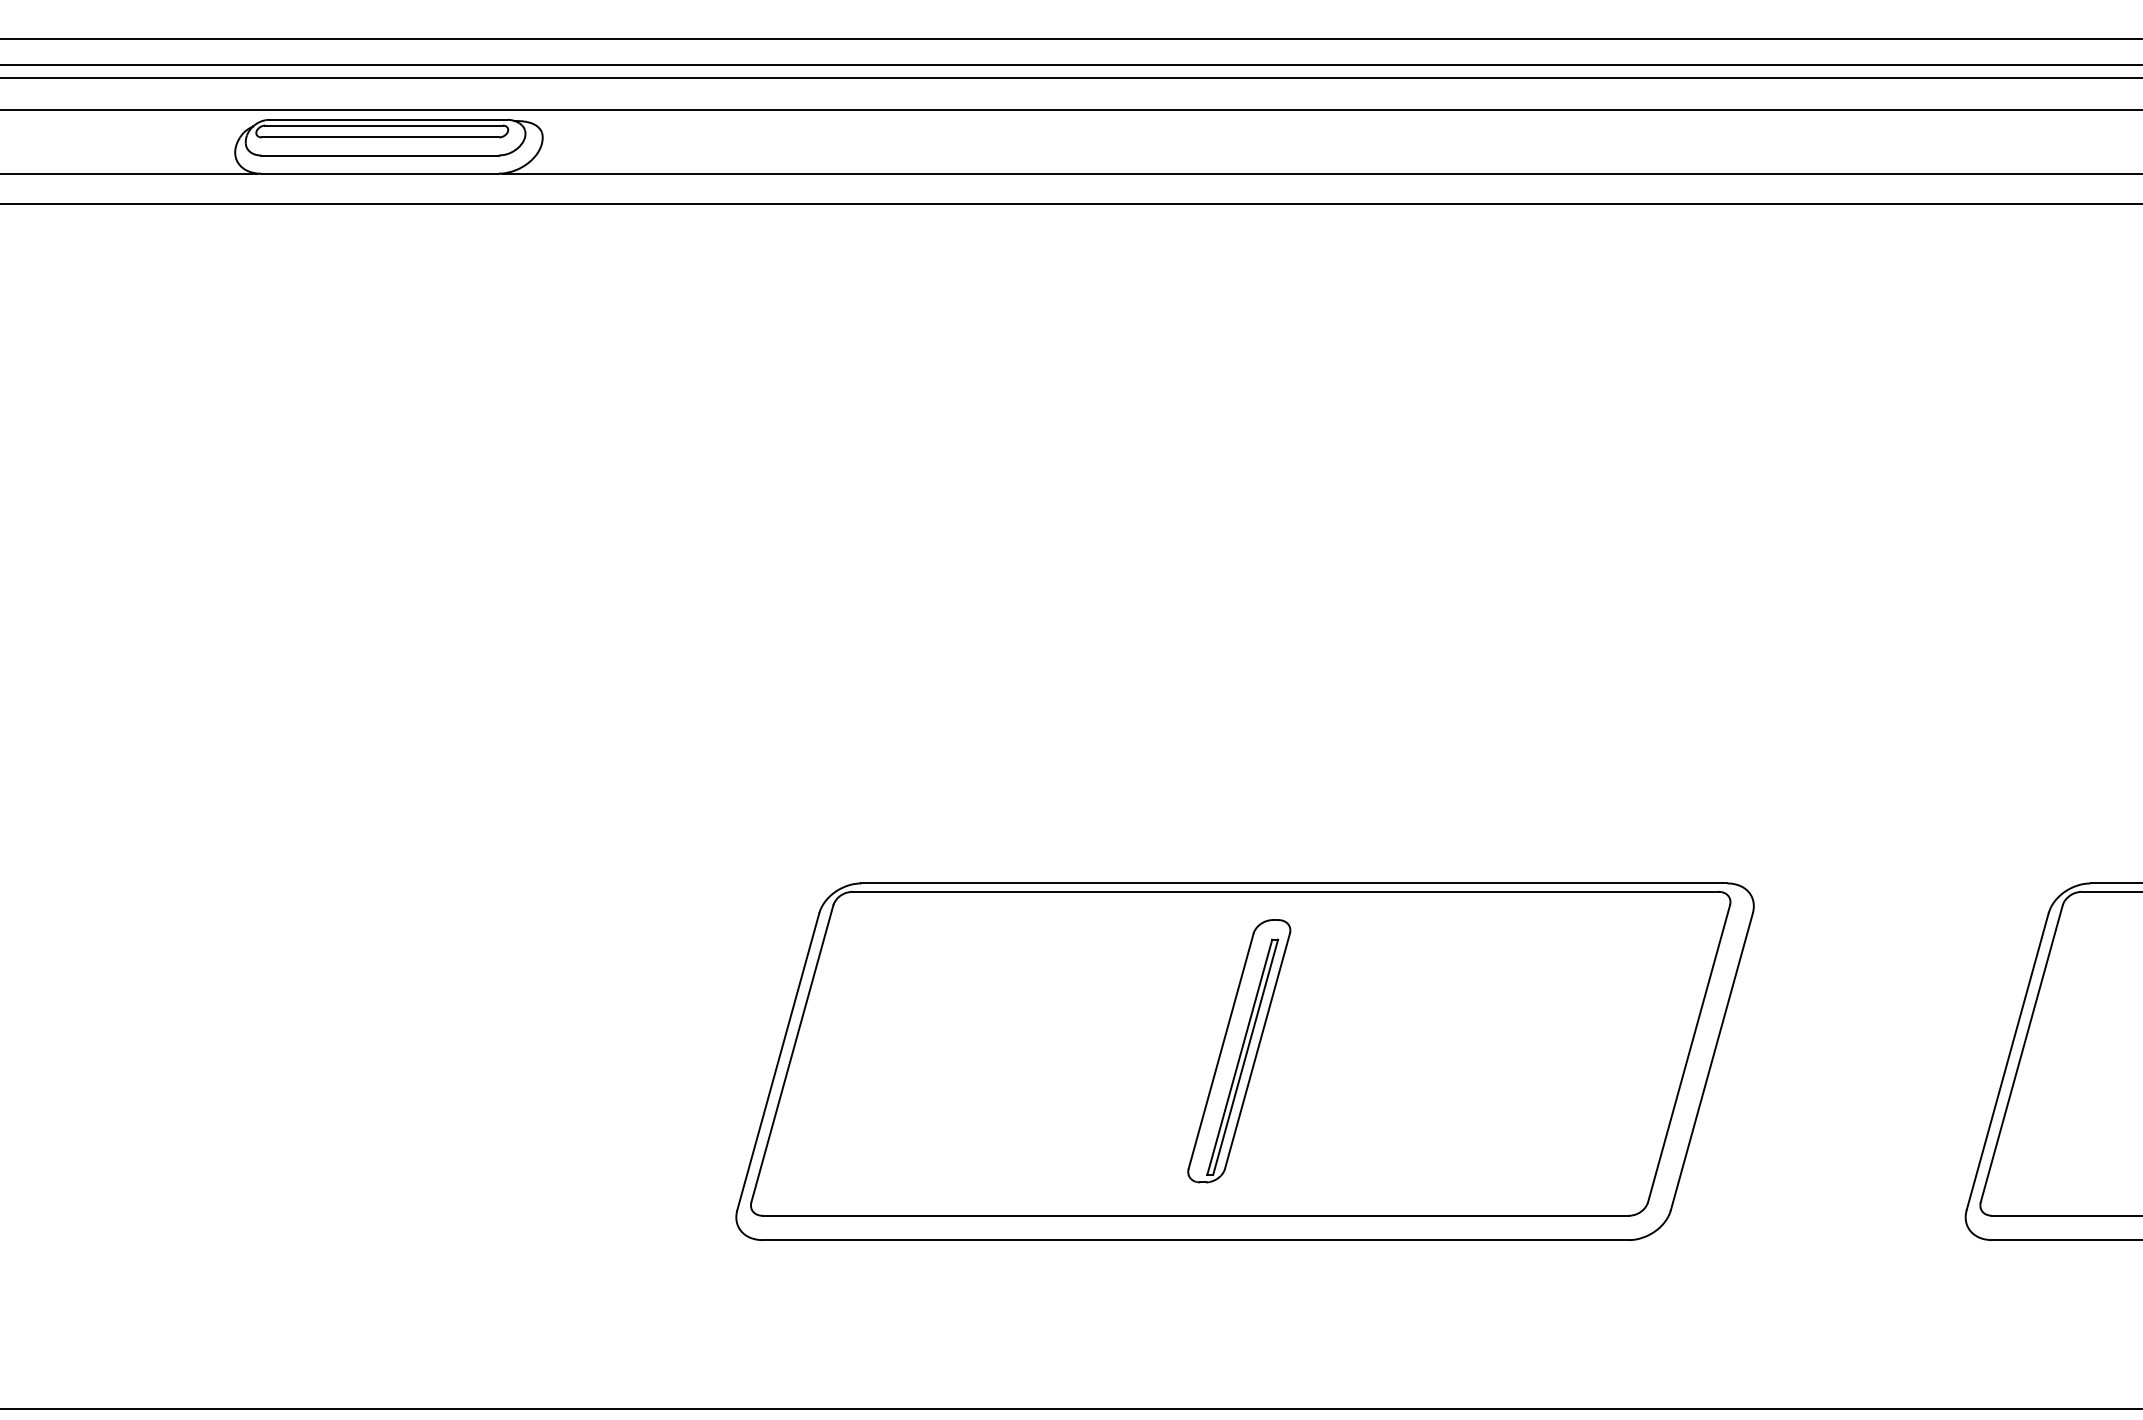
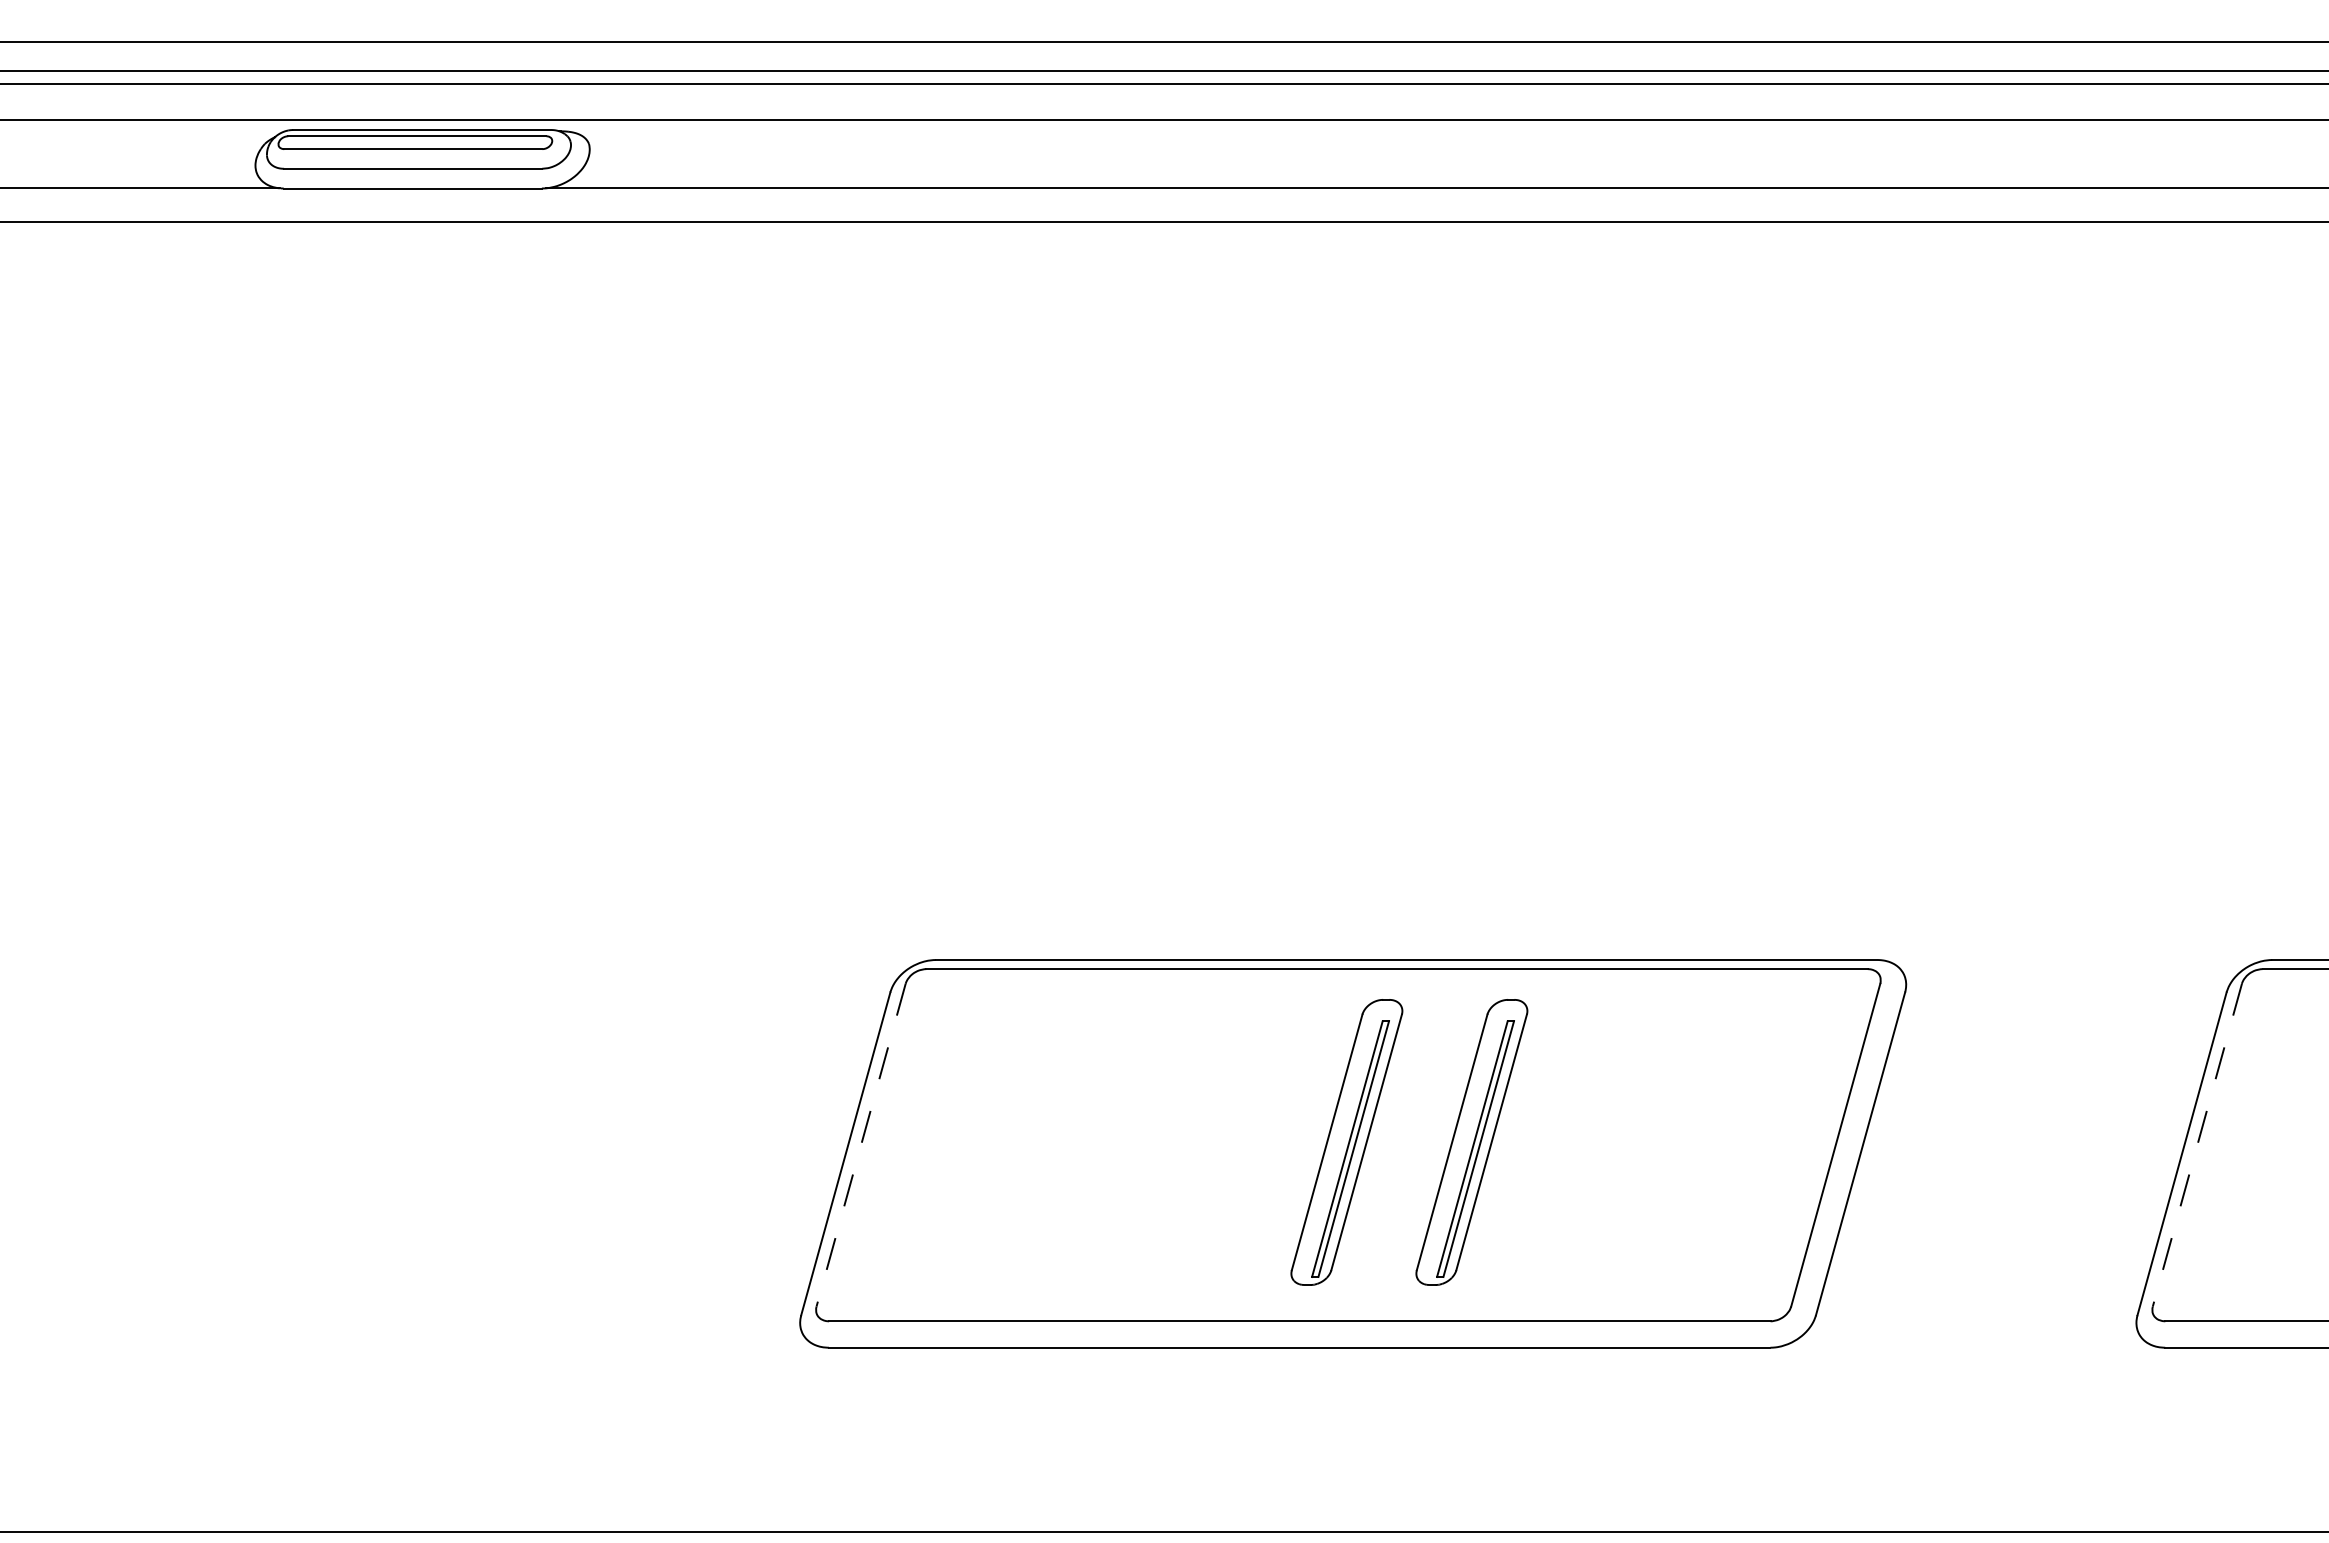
part: (1353, 1051) -> (1471, 1142), added
line: (791, 1054) -> (860, 1145), solid -> dashed
line: (2021, 1054) -> (2197, 1145), solid -> dashed

